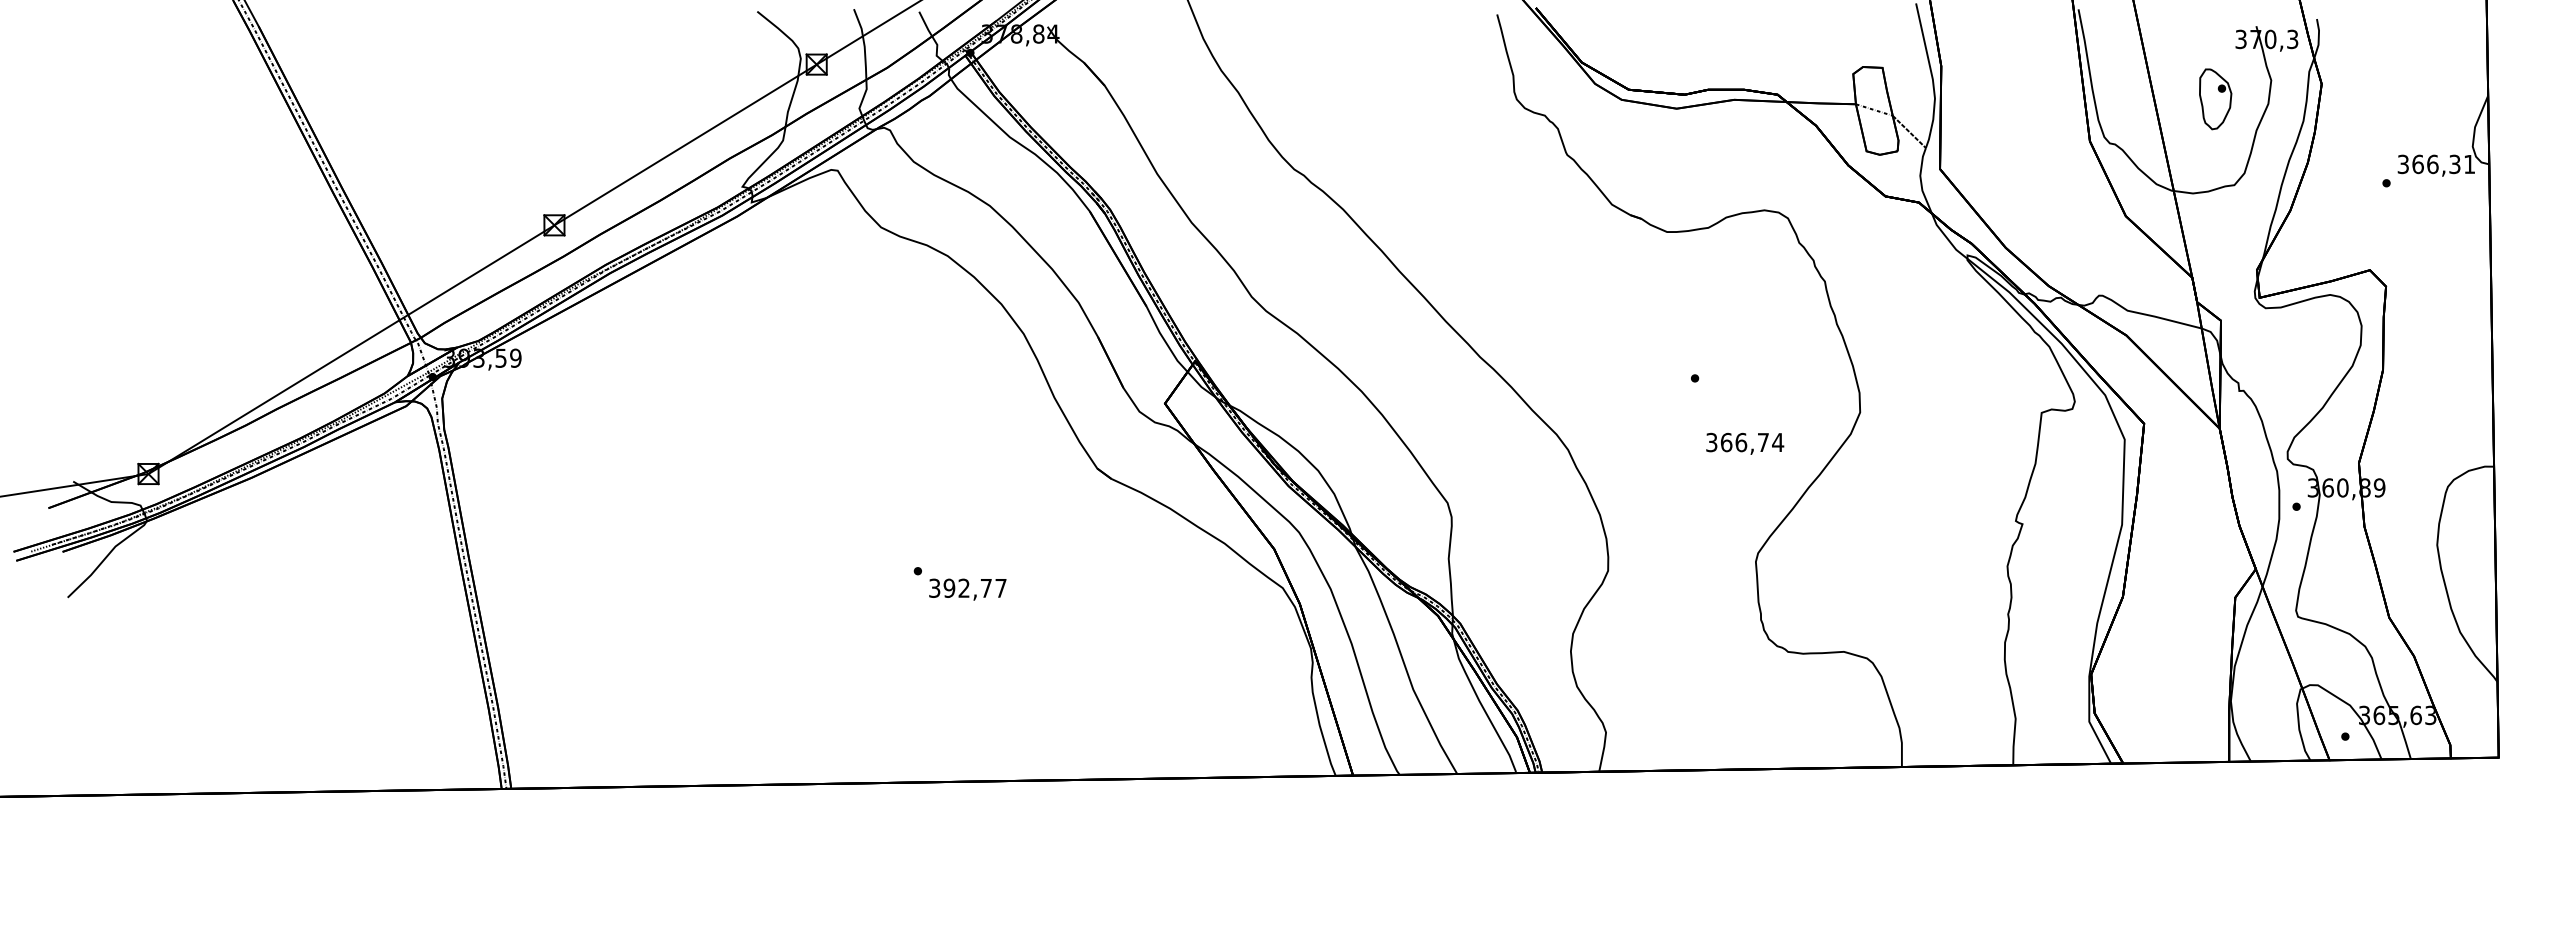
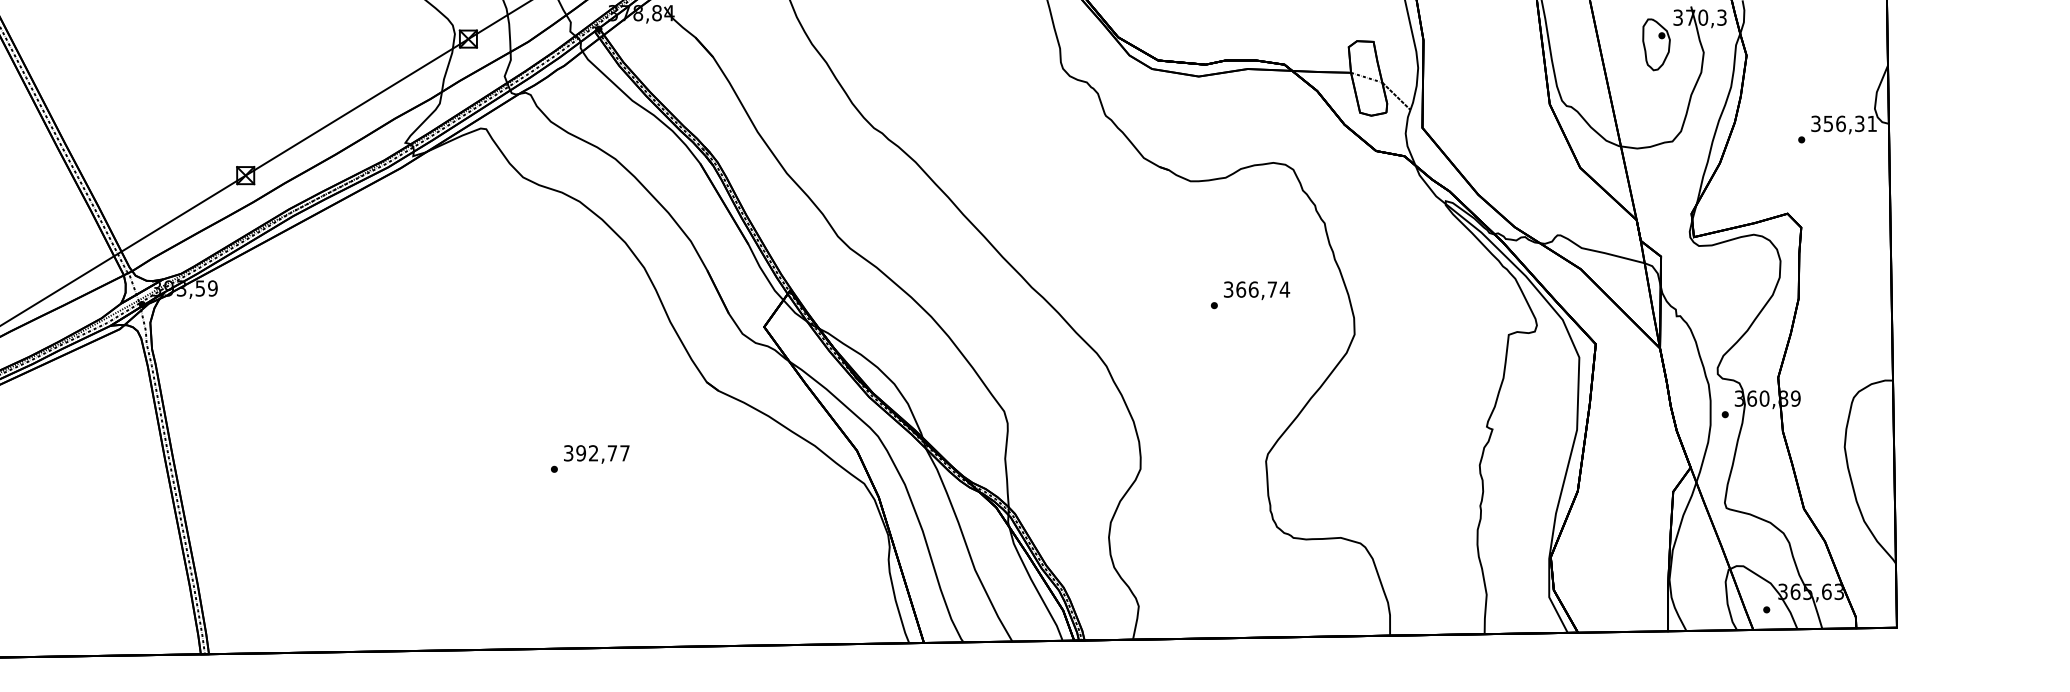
part: (2215, 99) -> (1656, 44), moved
text: (2417, 164) -> (1827, 123), 366,31 -> 356,31
text: (1745, 443) -> (1257, 290), moved
text: (967, 589) -> (596, 454), moved

